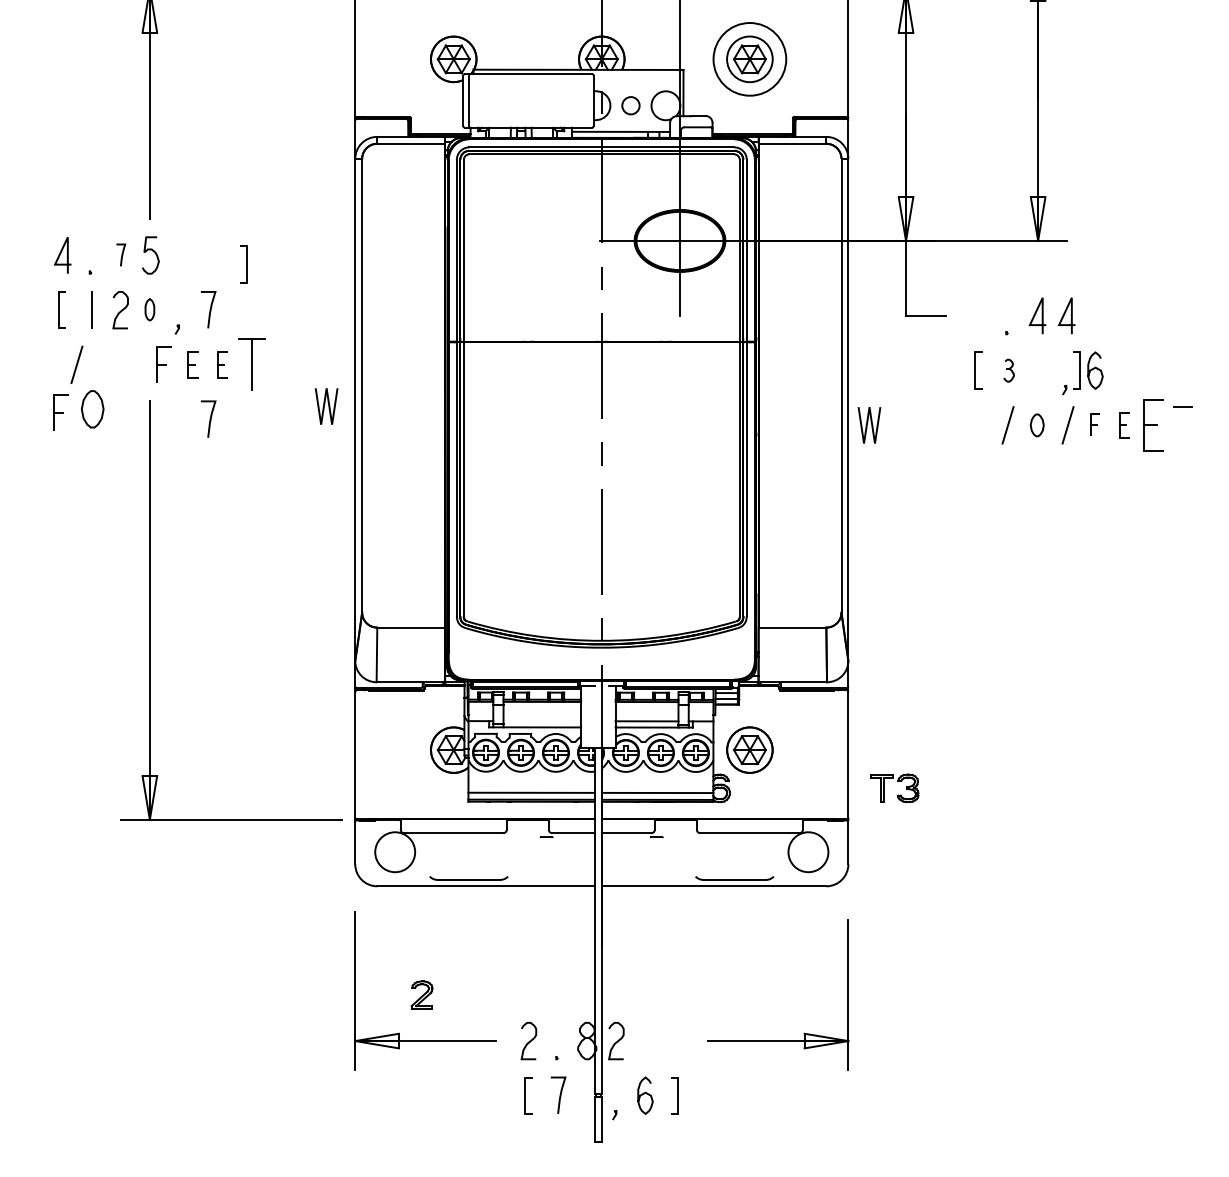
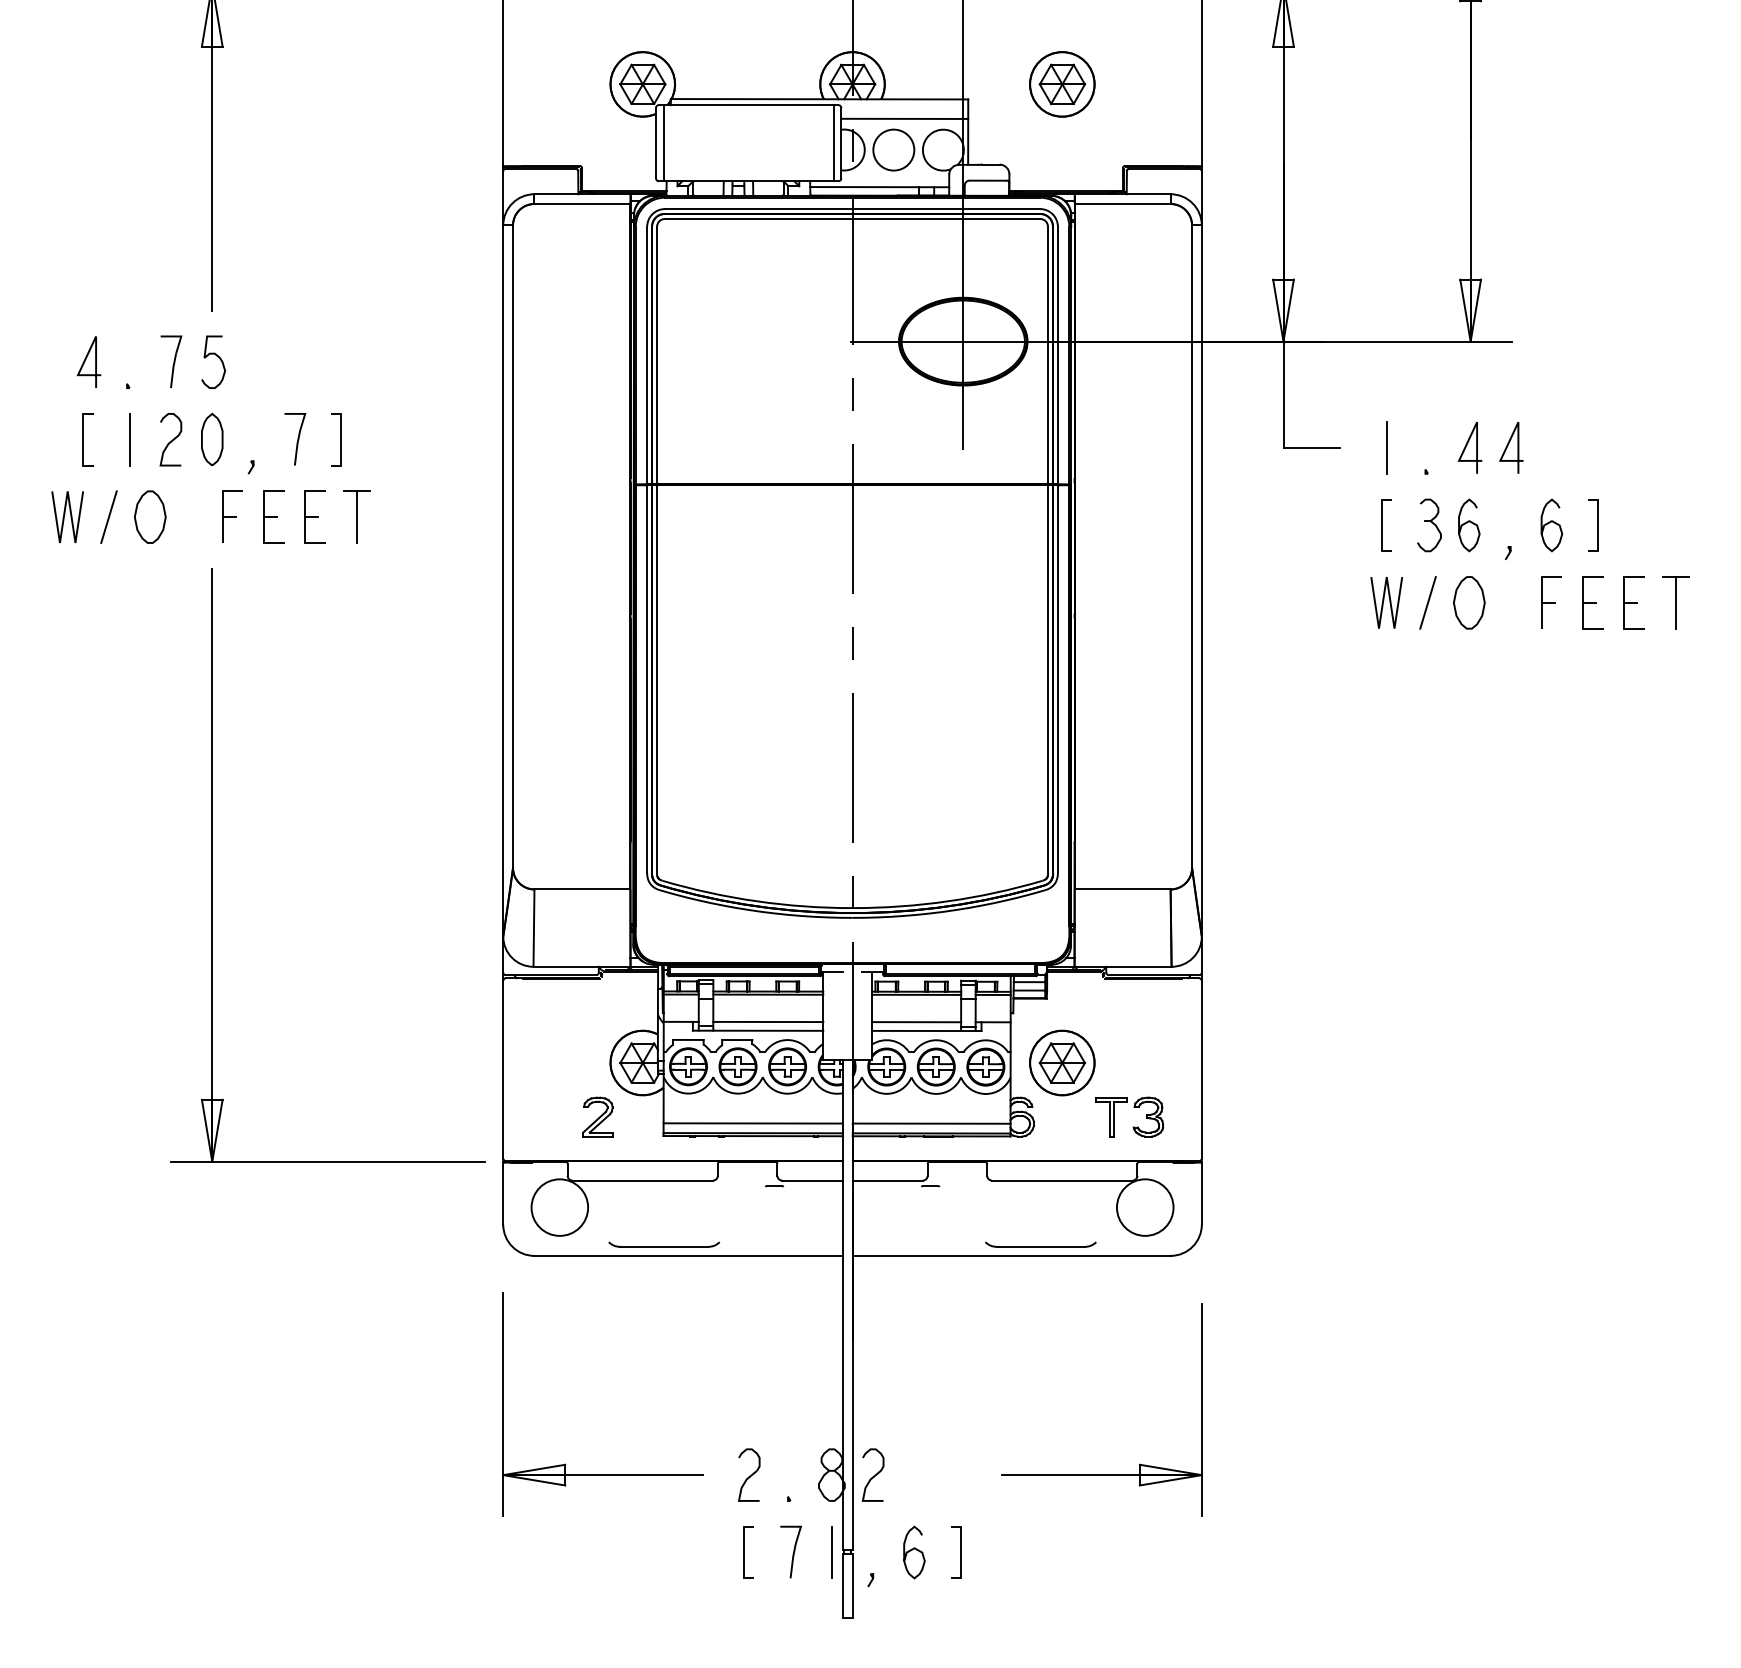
circle: (750, 59) -> (1062, 84), size x0.62
line: (638, 83) -> (904, 118), added
line: (588, 101) -> (833, 143), added
circle: (630, 105) -> (893, 149), size x1.67
part: (121, 254) -> (171, 361), size x1.67
line: (246, 264) -> (340, 439), moved
part: (150, 309) -> (212, 438), size x1.67
line: (978, 315) -> (1386, 447), added
part: (193, 364) -> (273, 516), size x1.43
part: (222, 364) -> (314, 516), size x1.43
part: (251, 364) -> (356, 516), size x0.71
curve: (1035, 369) -> (1467, 523), added
part: (1009, 370) -> (1429, 525), size x1.67
line: (1079, 370) -> (1597, 525), moved
line: (324, 406) -> (64, 517), moved
part: (92, 408) -> (150, 516), moved
part: (61, 412) -> (86, 584), removed
curve: (210, 419) -> (297, 594), removed
line: (867, 423) -> (1384, 600), moved
part: (1037, 425) -> (1469, 602), size x1.67
line: (1067, 425) -> (1512, 602), removed
part: (1095, 425) -> (1551, 602), size x1.67
part: (1124, 425) -> (1592, 602), size x1.43
part: (1153, 425) -> (1633, 602), size x0.71
line: (1182, 425) -> (1675, 602), added
line: (542, 720) -> (768, 1021), added
part: (897, 781) -> (1133, 1107), moved
part: (421, 994) -> (597, 1116), moved
line: (586, 1095) -> (831, 1552), added

